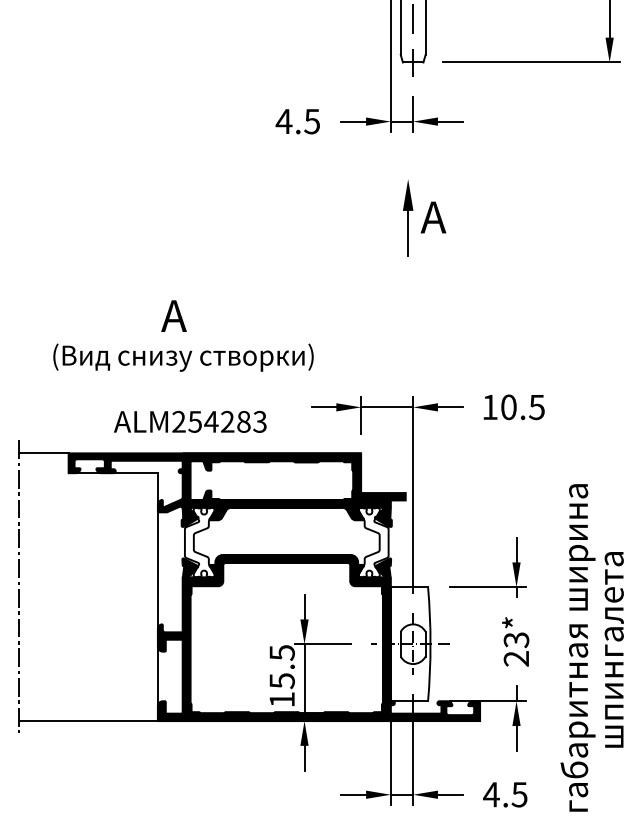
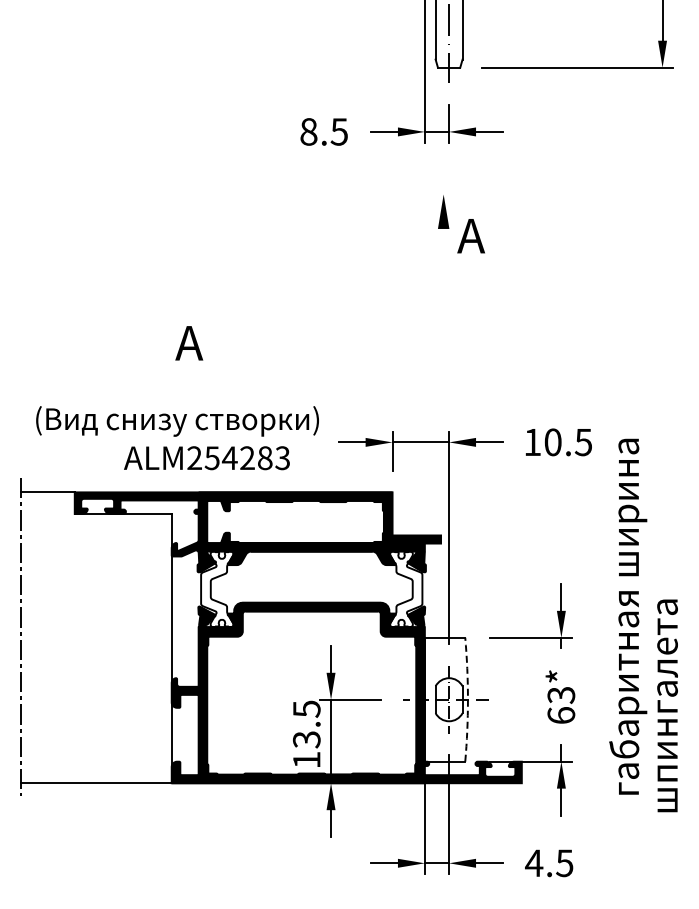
text: (283, 121) -> (308, 131), 4.5 -> 8.5
line: (408, 232) -> (443, 252), removed
text: (183, 357) -> (177, 421), moved
arc: (430, 643) -> (467, 699), solid -> dashed
text: (578, 647) -> (628, 616), moved
text: (516, 658) -> (561, 715), 23* -> 63*
text: (281, 680) -> (306, 739), 15.5 -> 13.5

